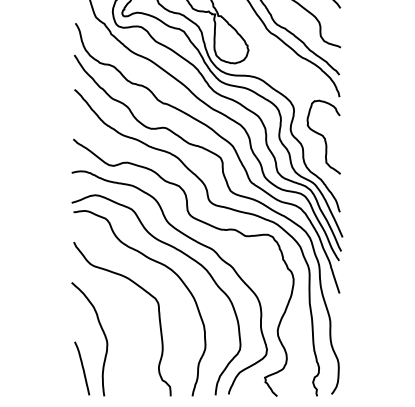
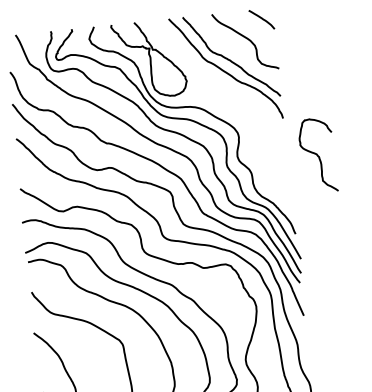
curve: (323, 136) -> (317, 154), moved

